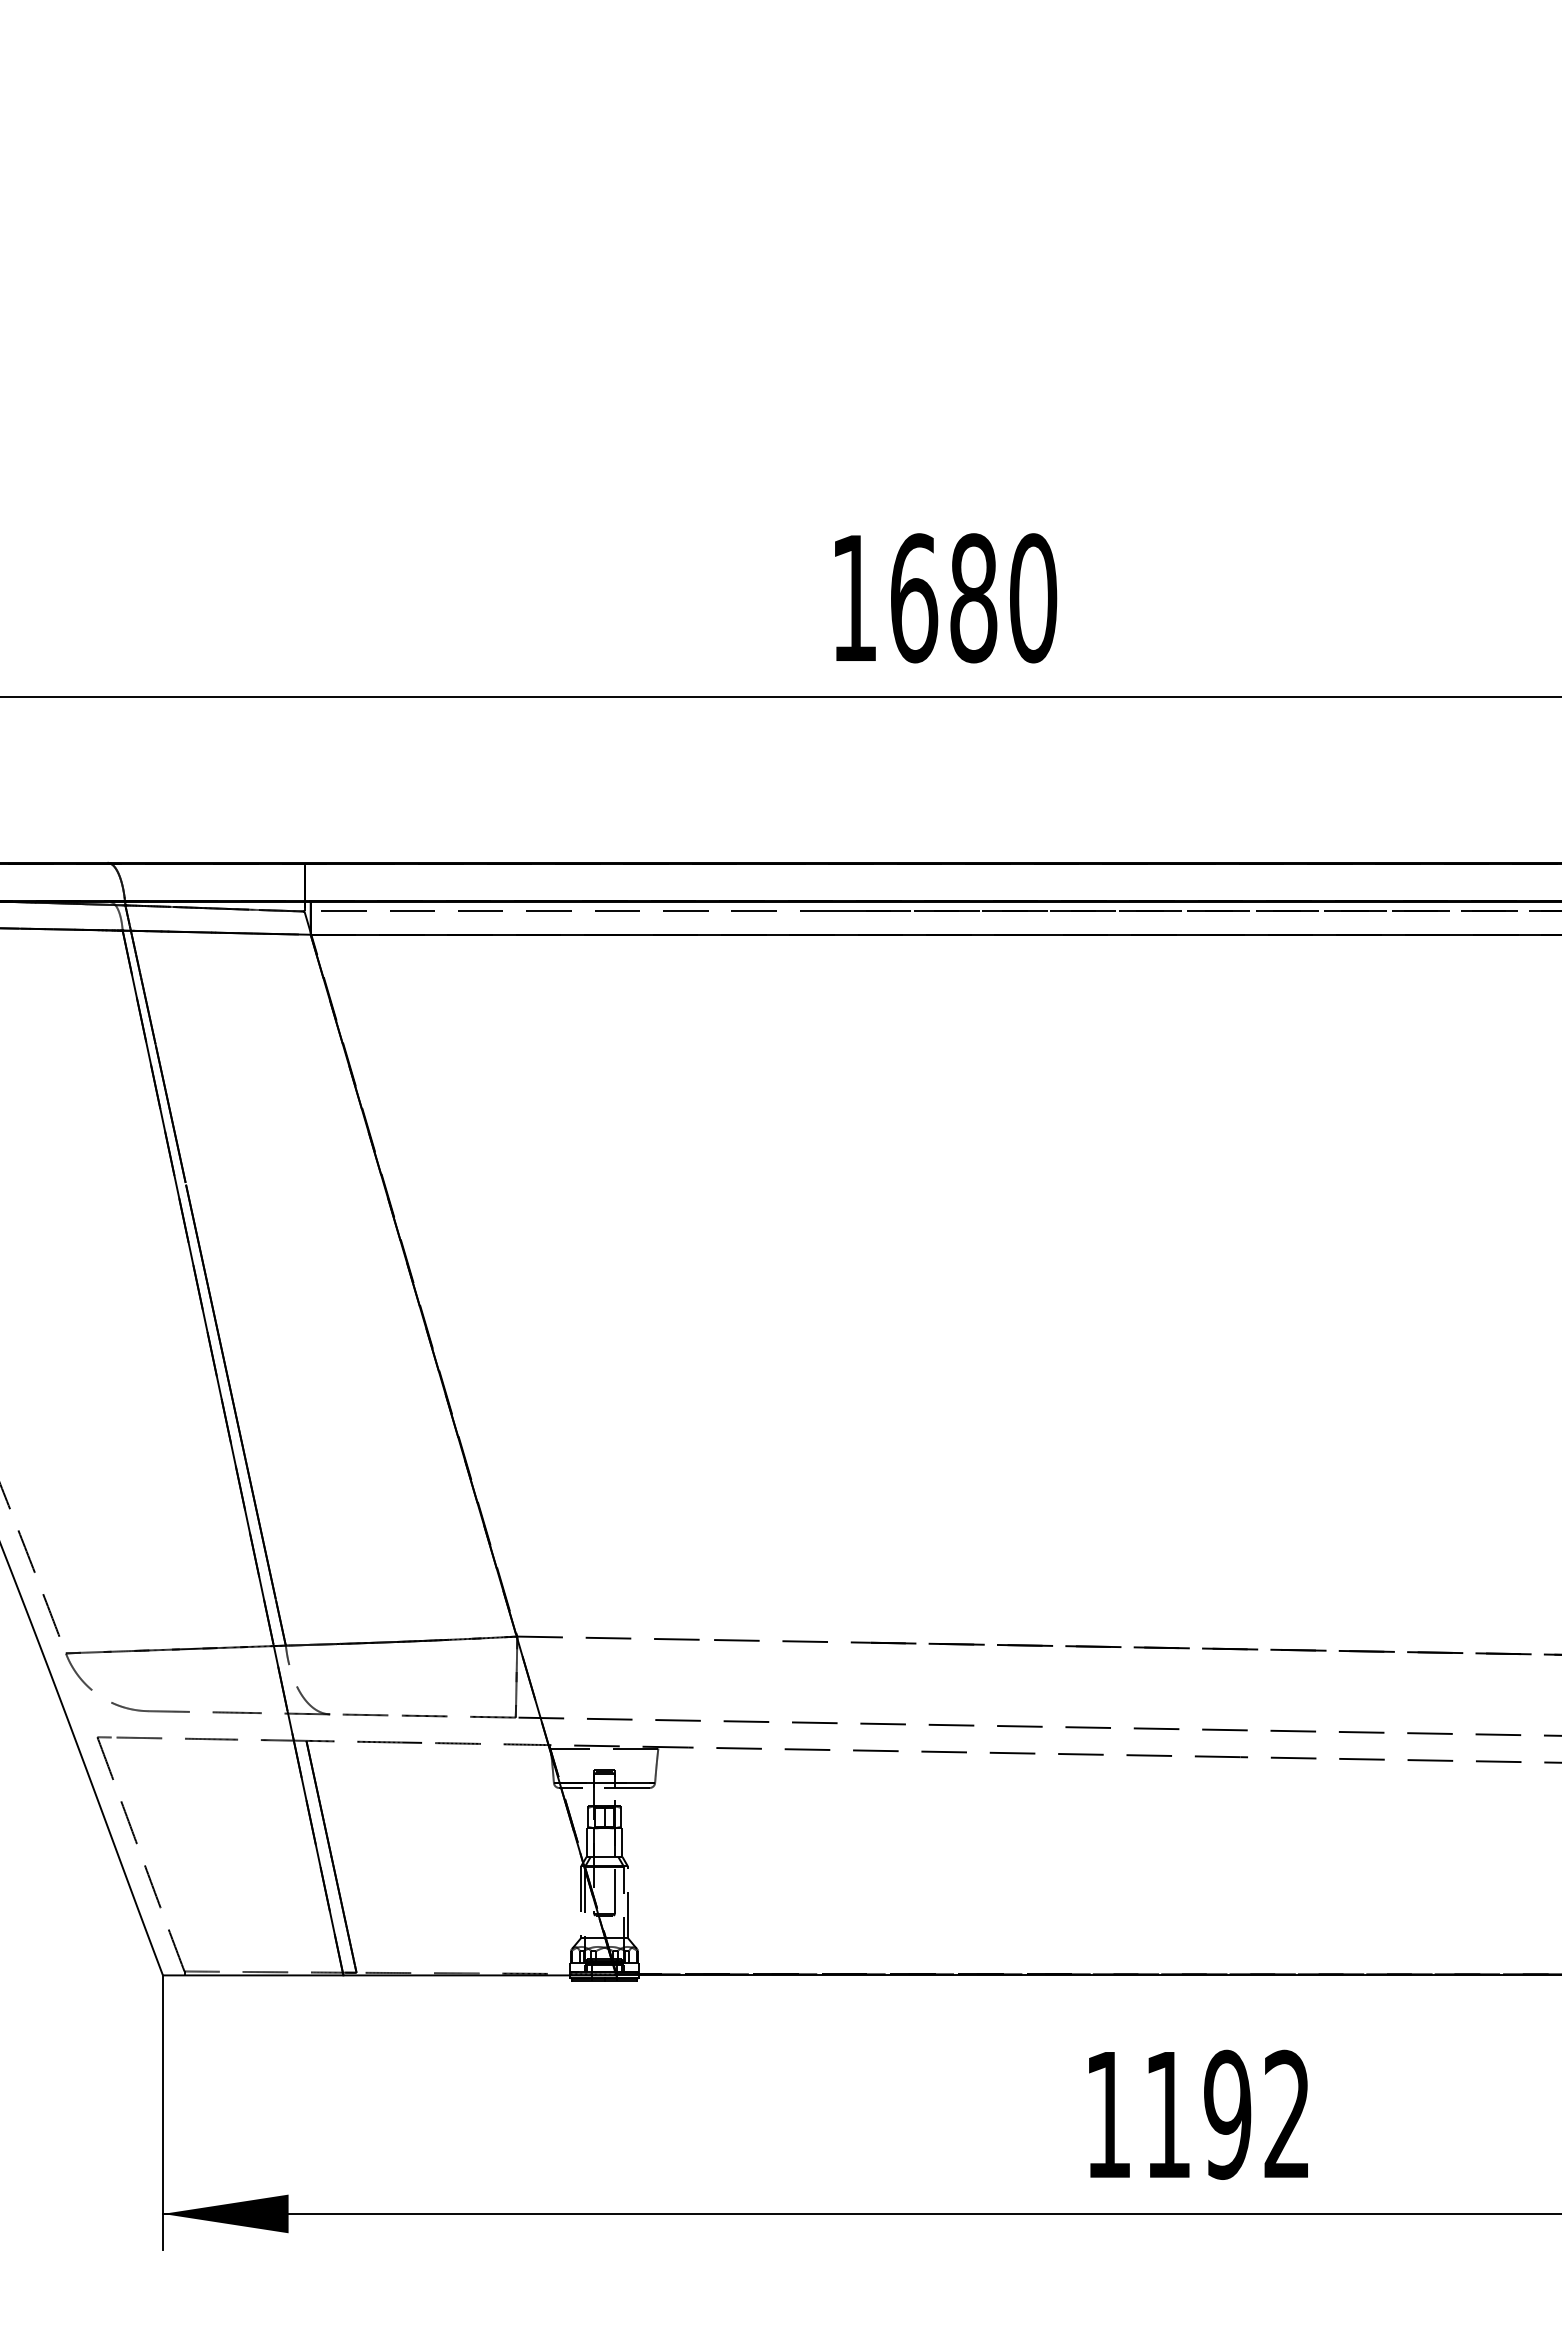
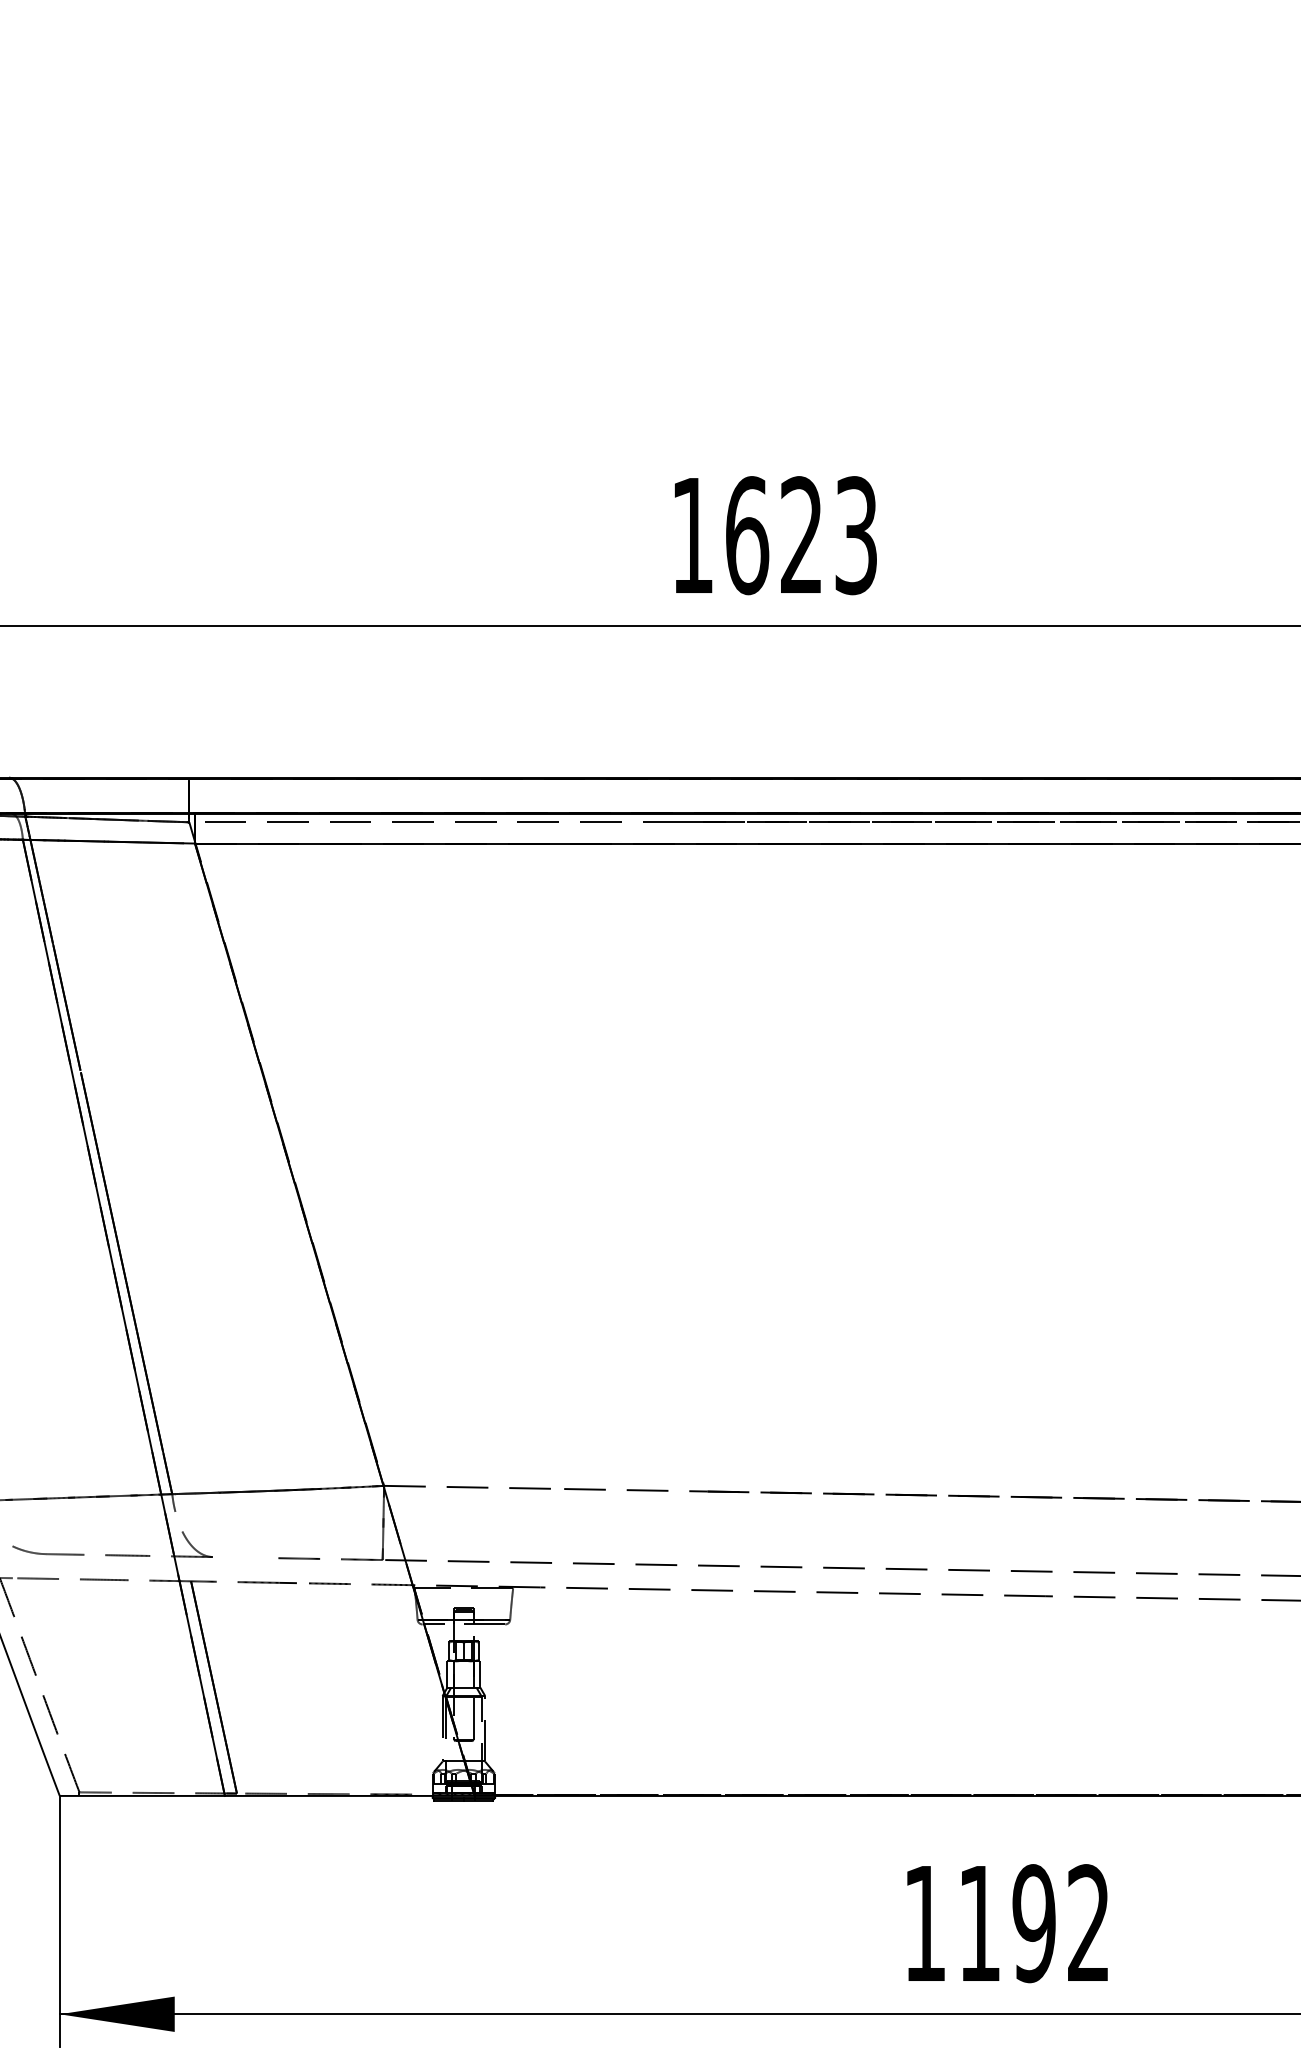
text: (1003, 598) -> (829, 535), 1680 -> 1623
line: (365, 1714) -> (245, 1557), removed

